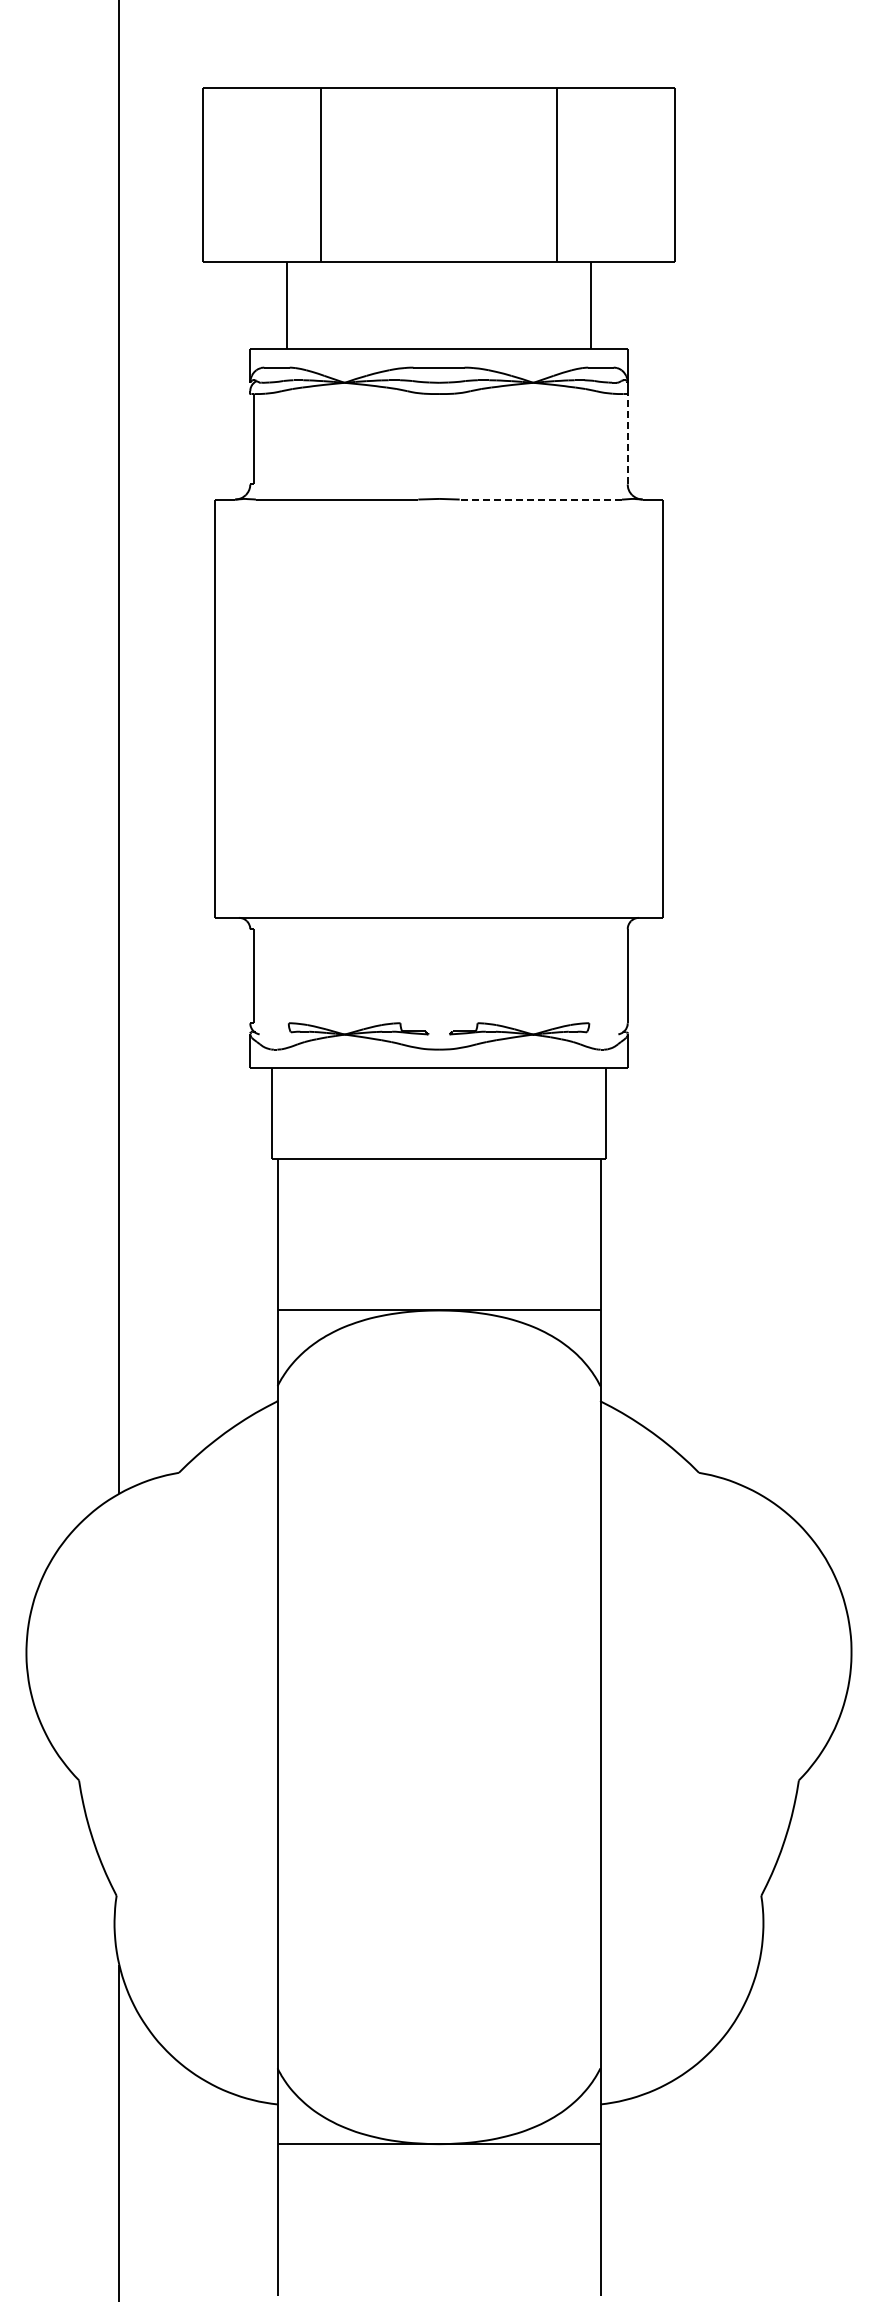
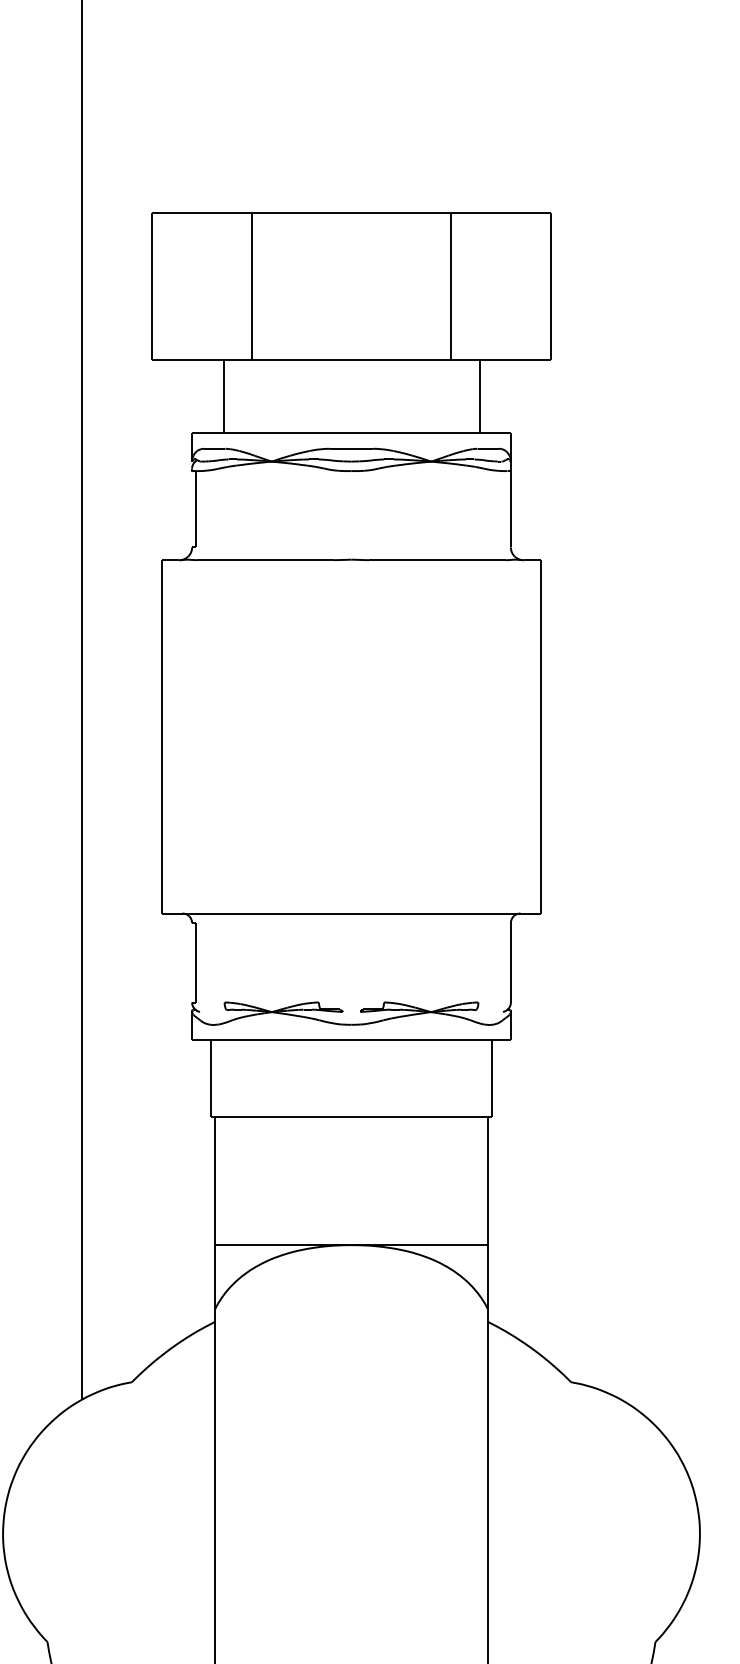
line: (627, 438) -> (510, 508), dashed -> solid
line: (540, 499) -> (437, 560), dashed -> solid

